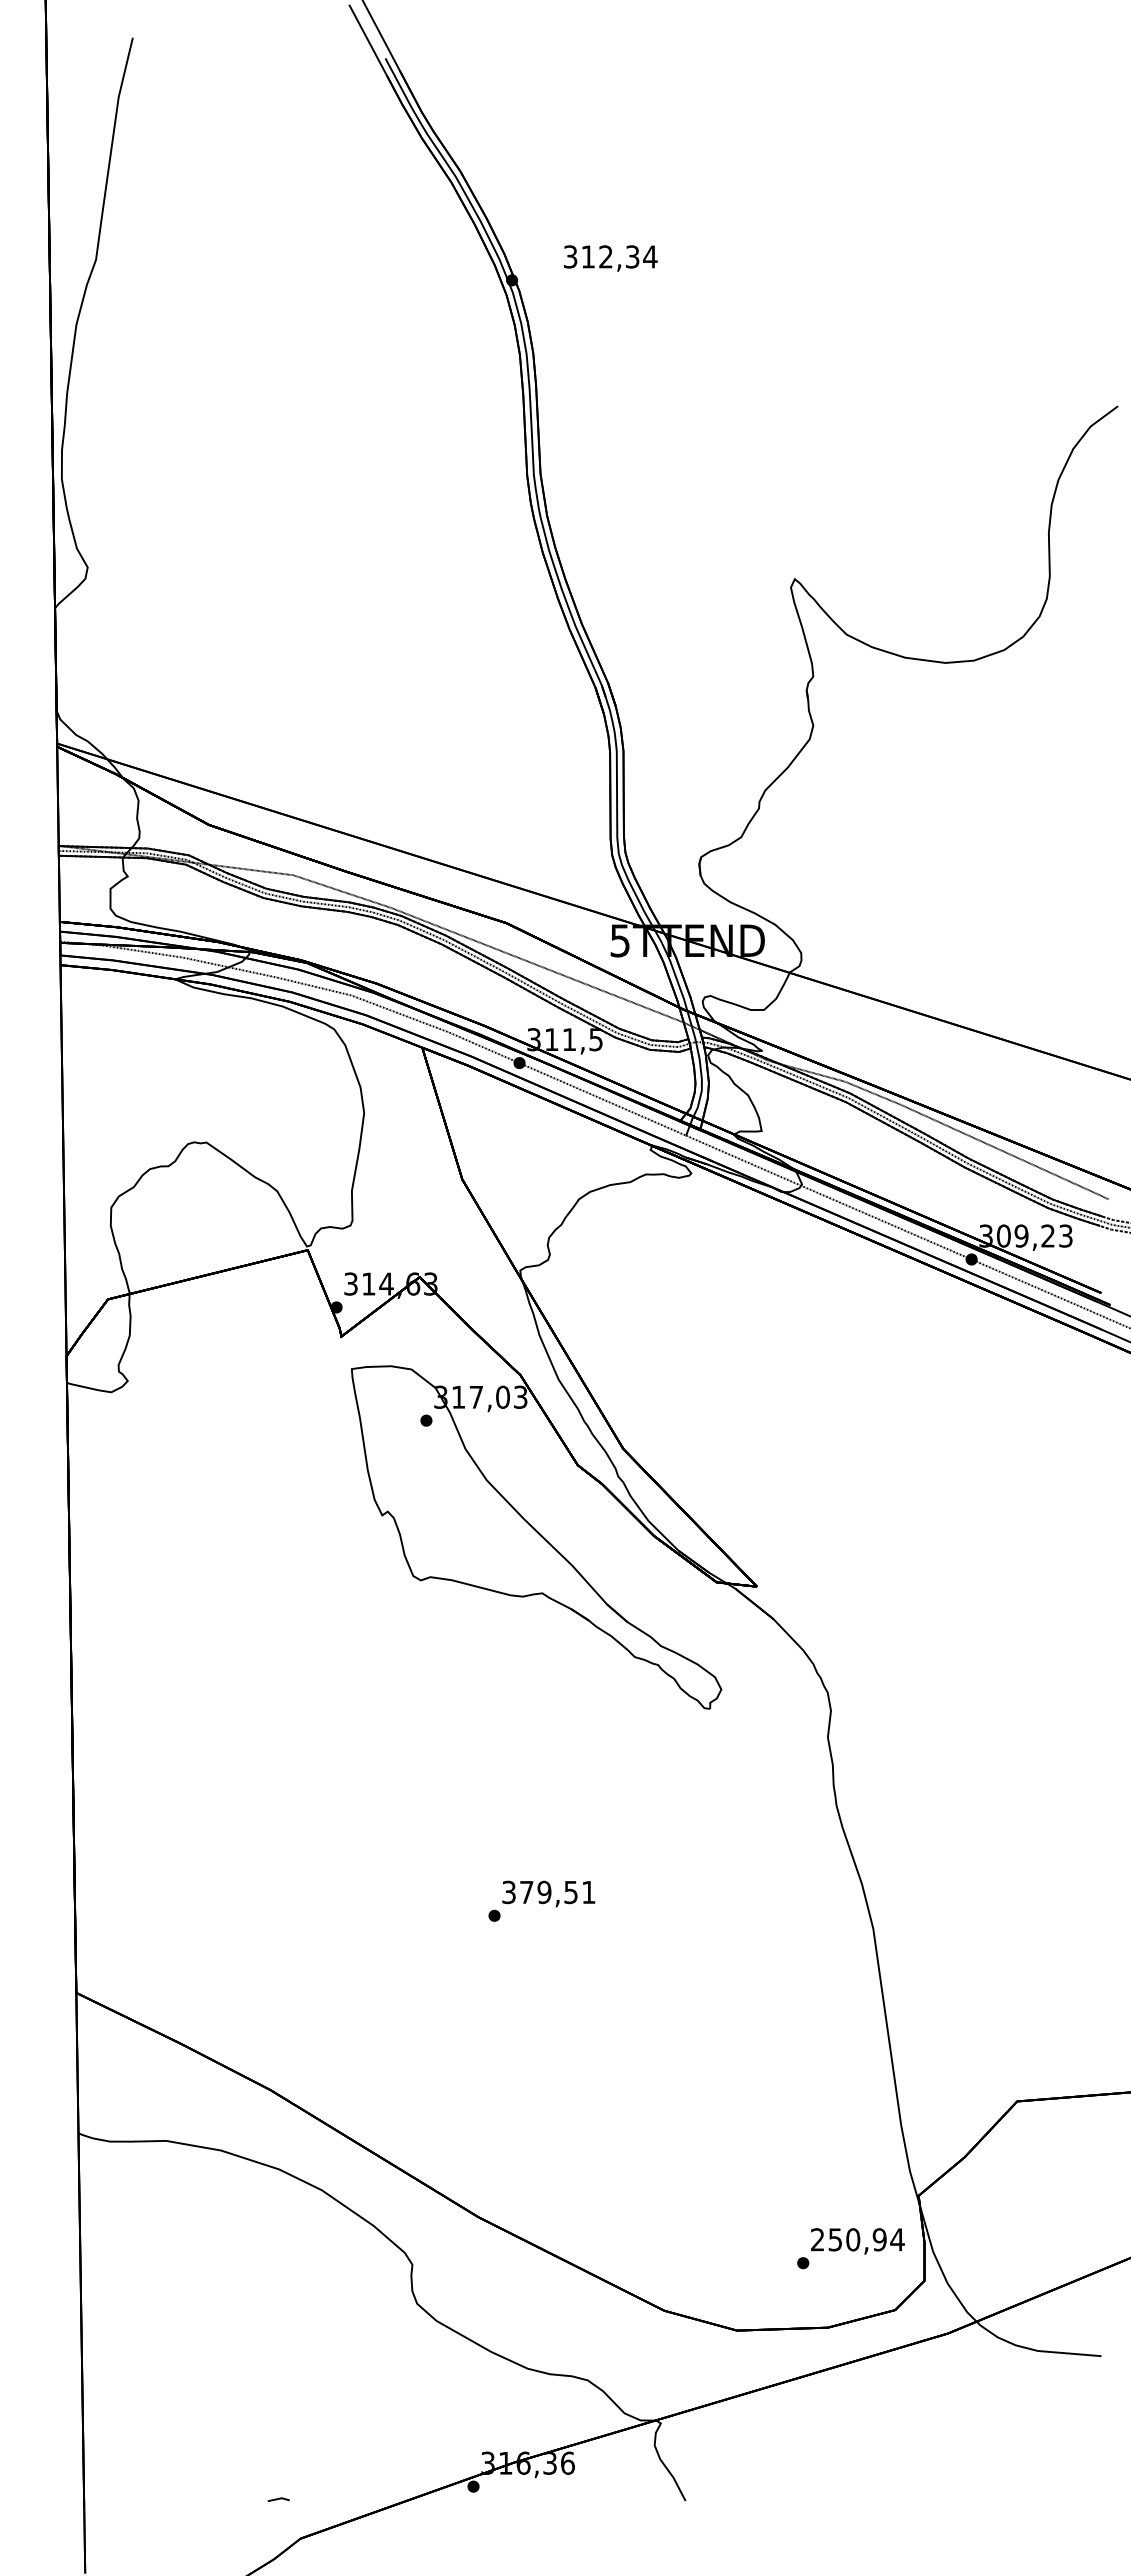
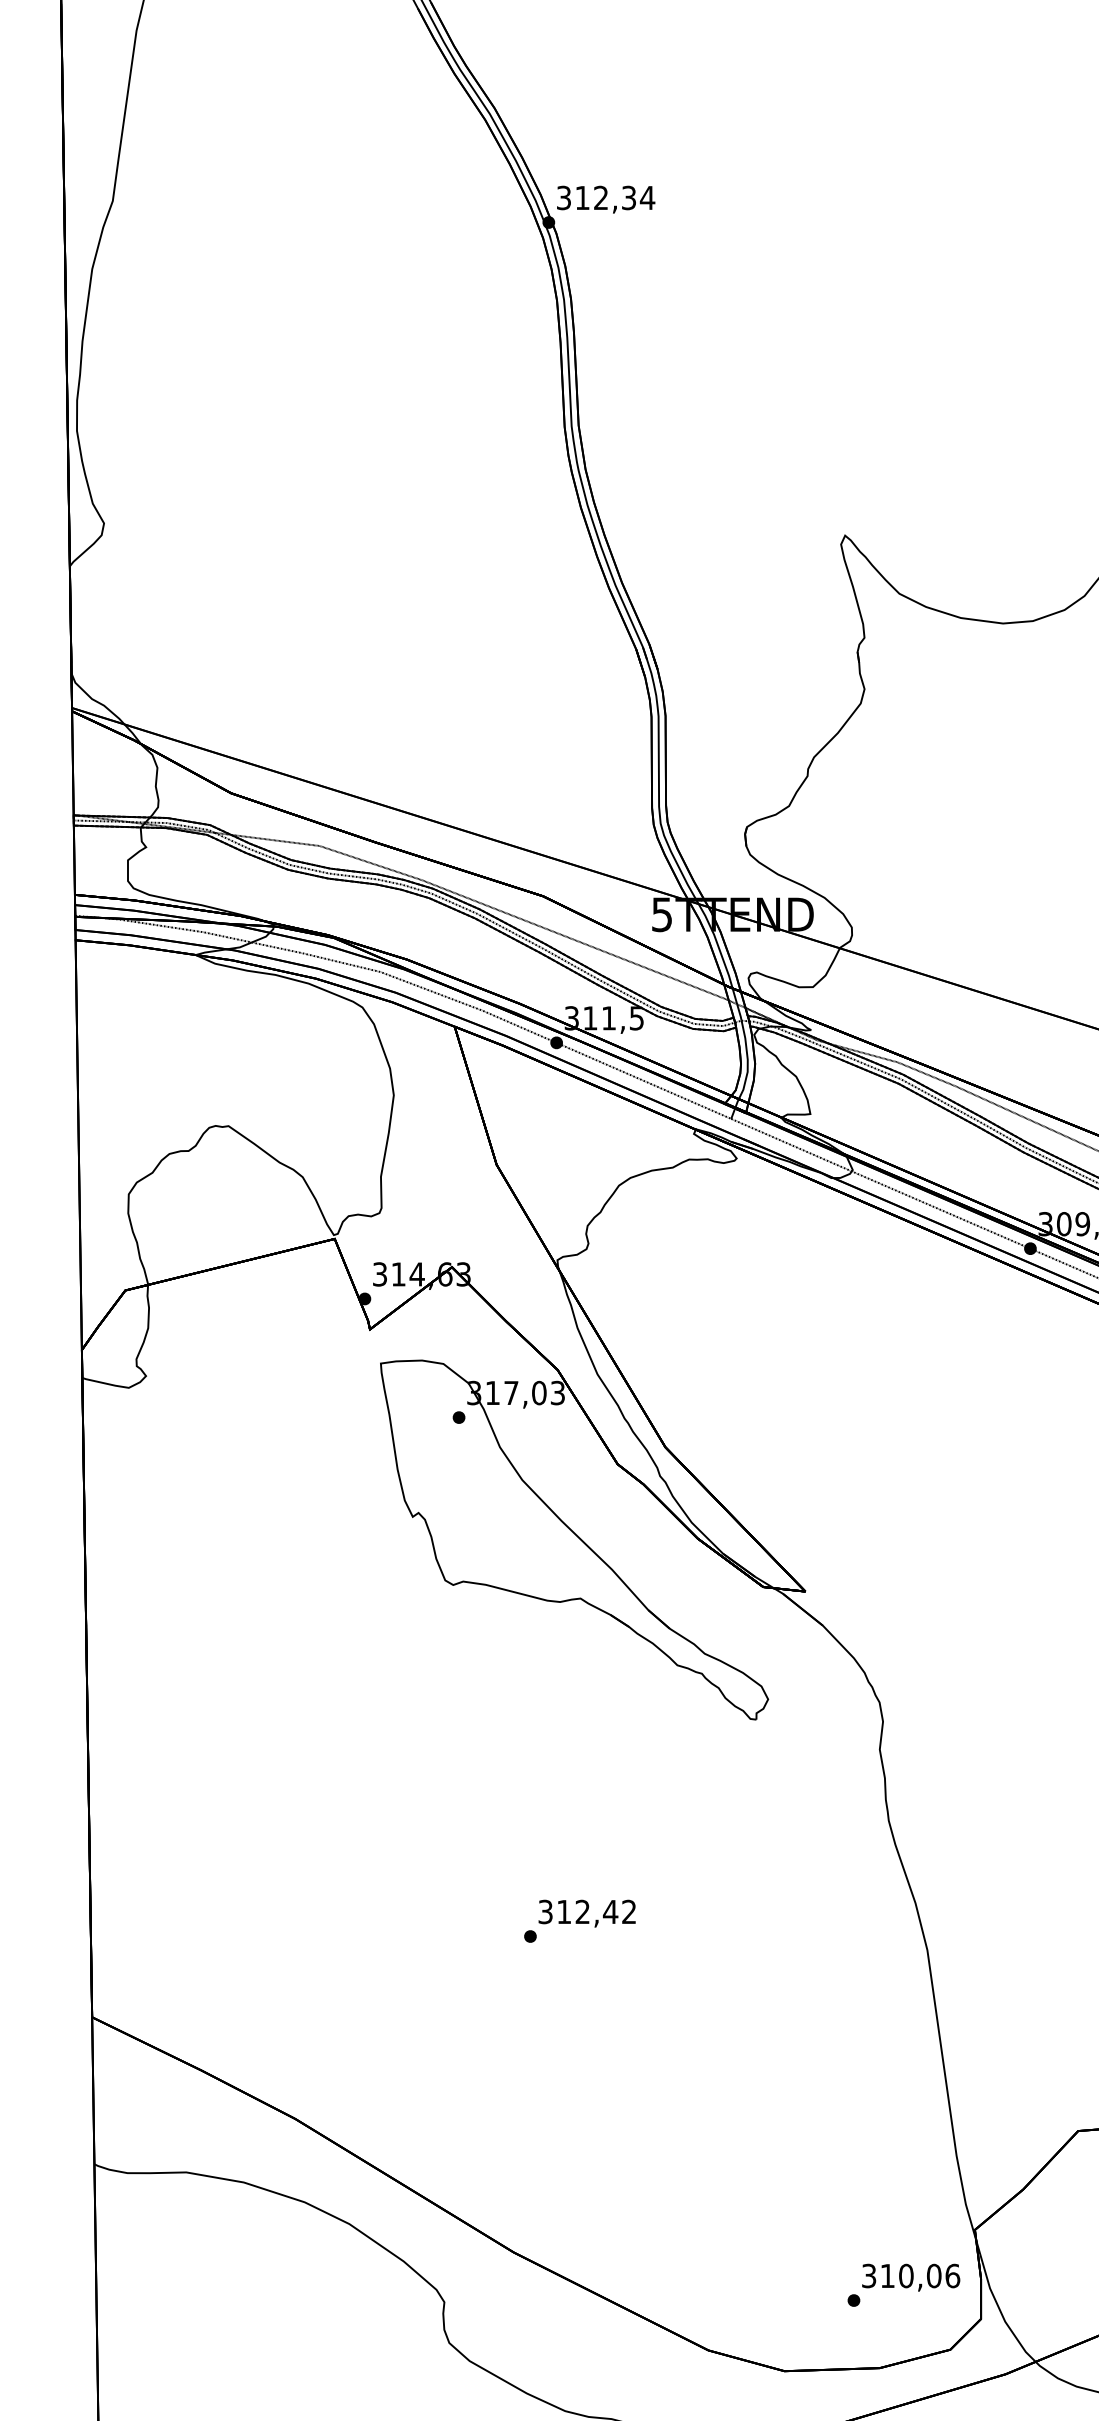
text: (610, 258) -> (605, 199), moved
text: (557, 1892) -> (596, 1912), 379,51 -> 312,42
text: (857, 2239) -> (910, 2275), 250,94 -> 310,06

